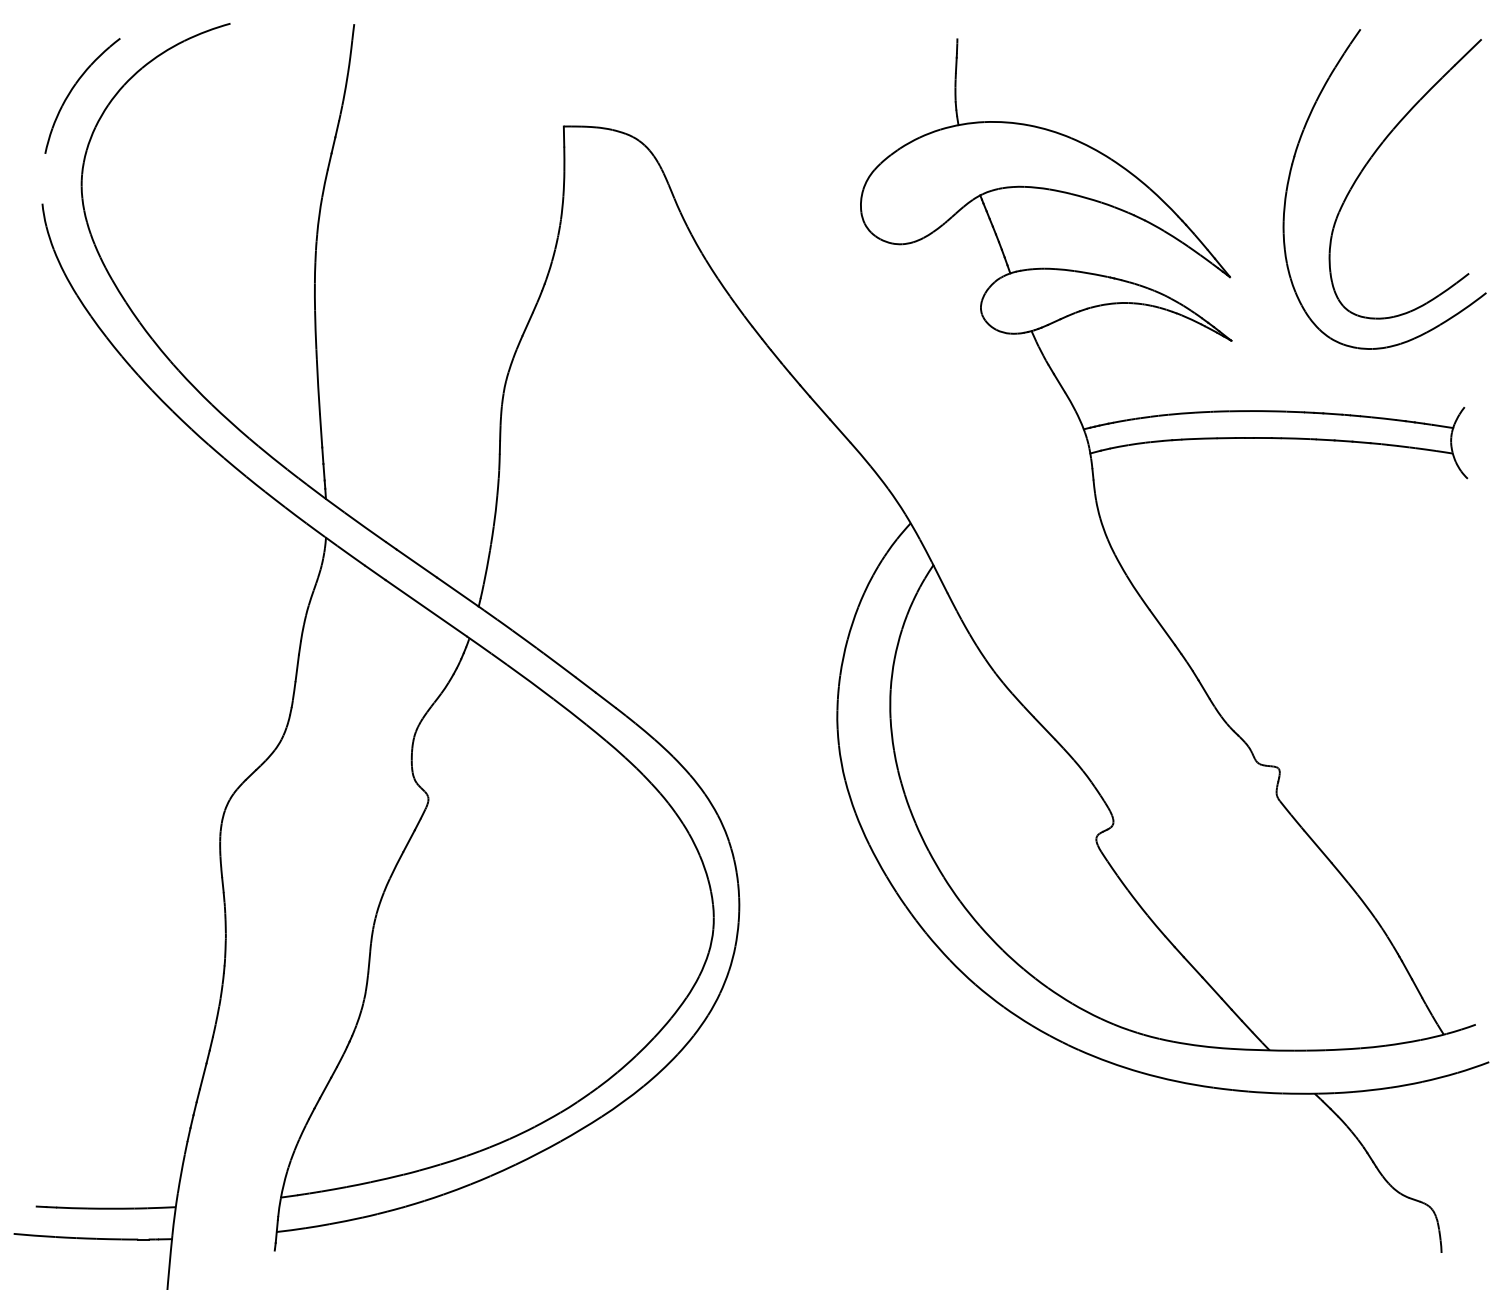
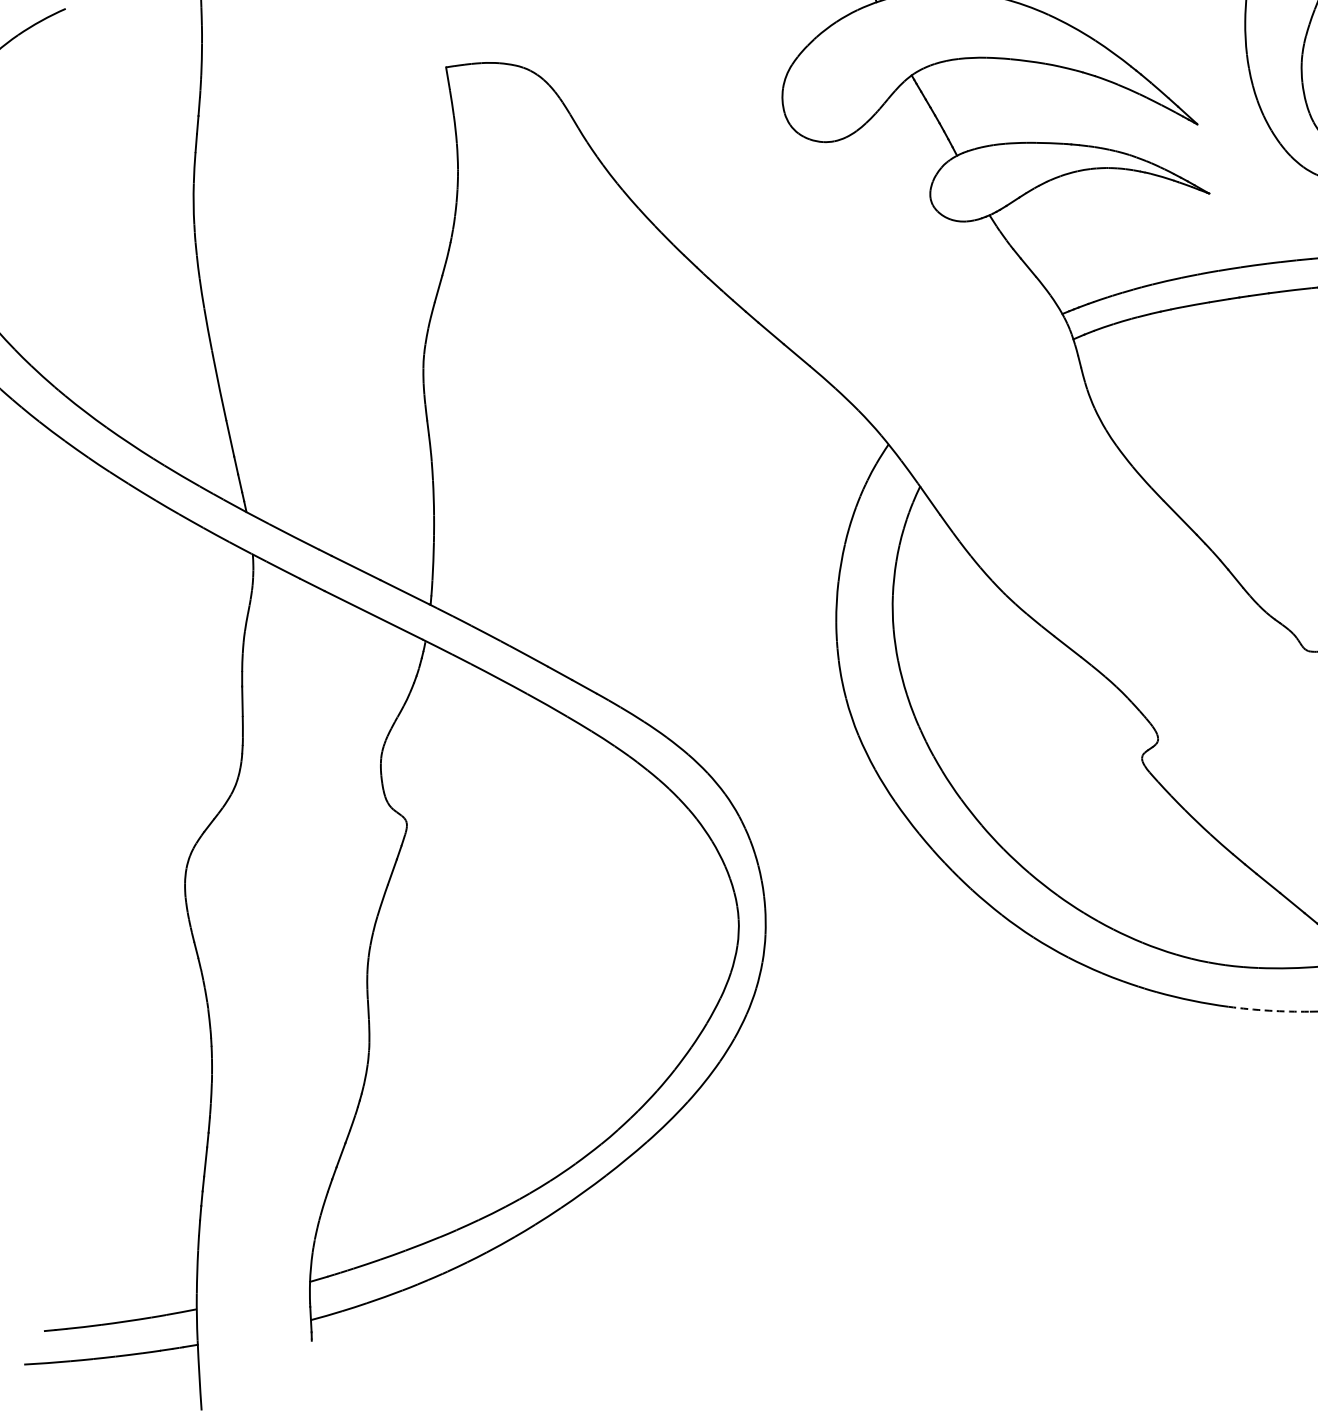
arc: (1176, 1081) -> (1268, 1010), solid -> dashed

